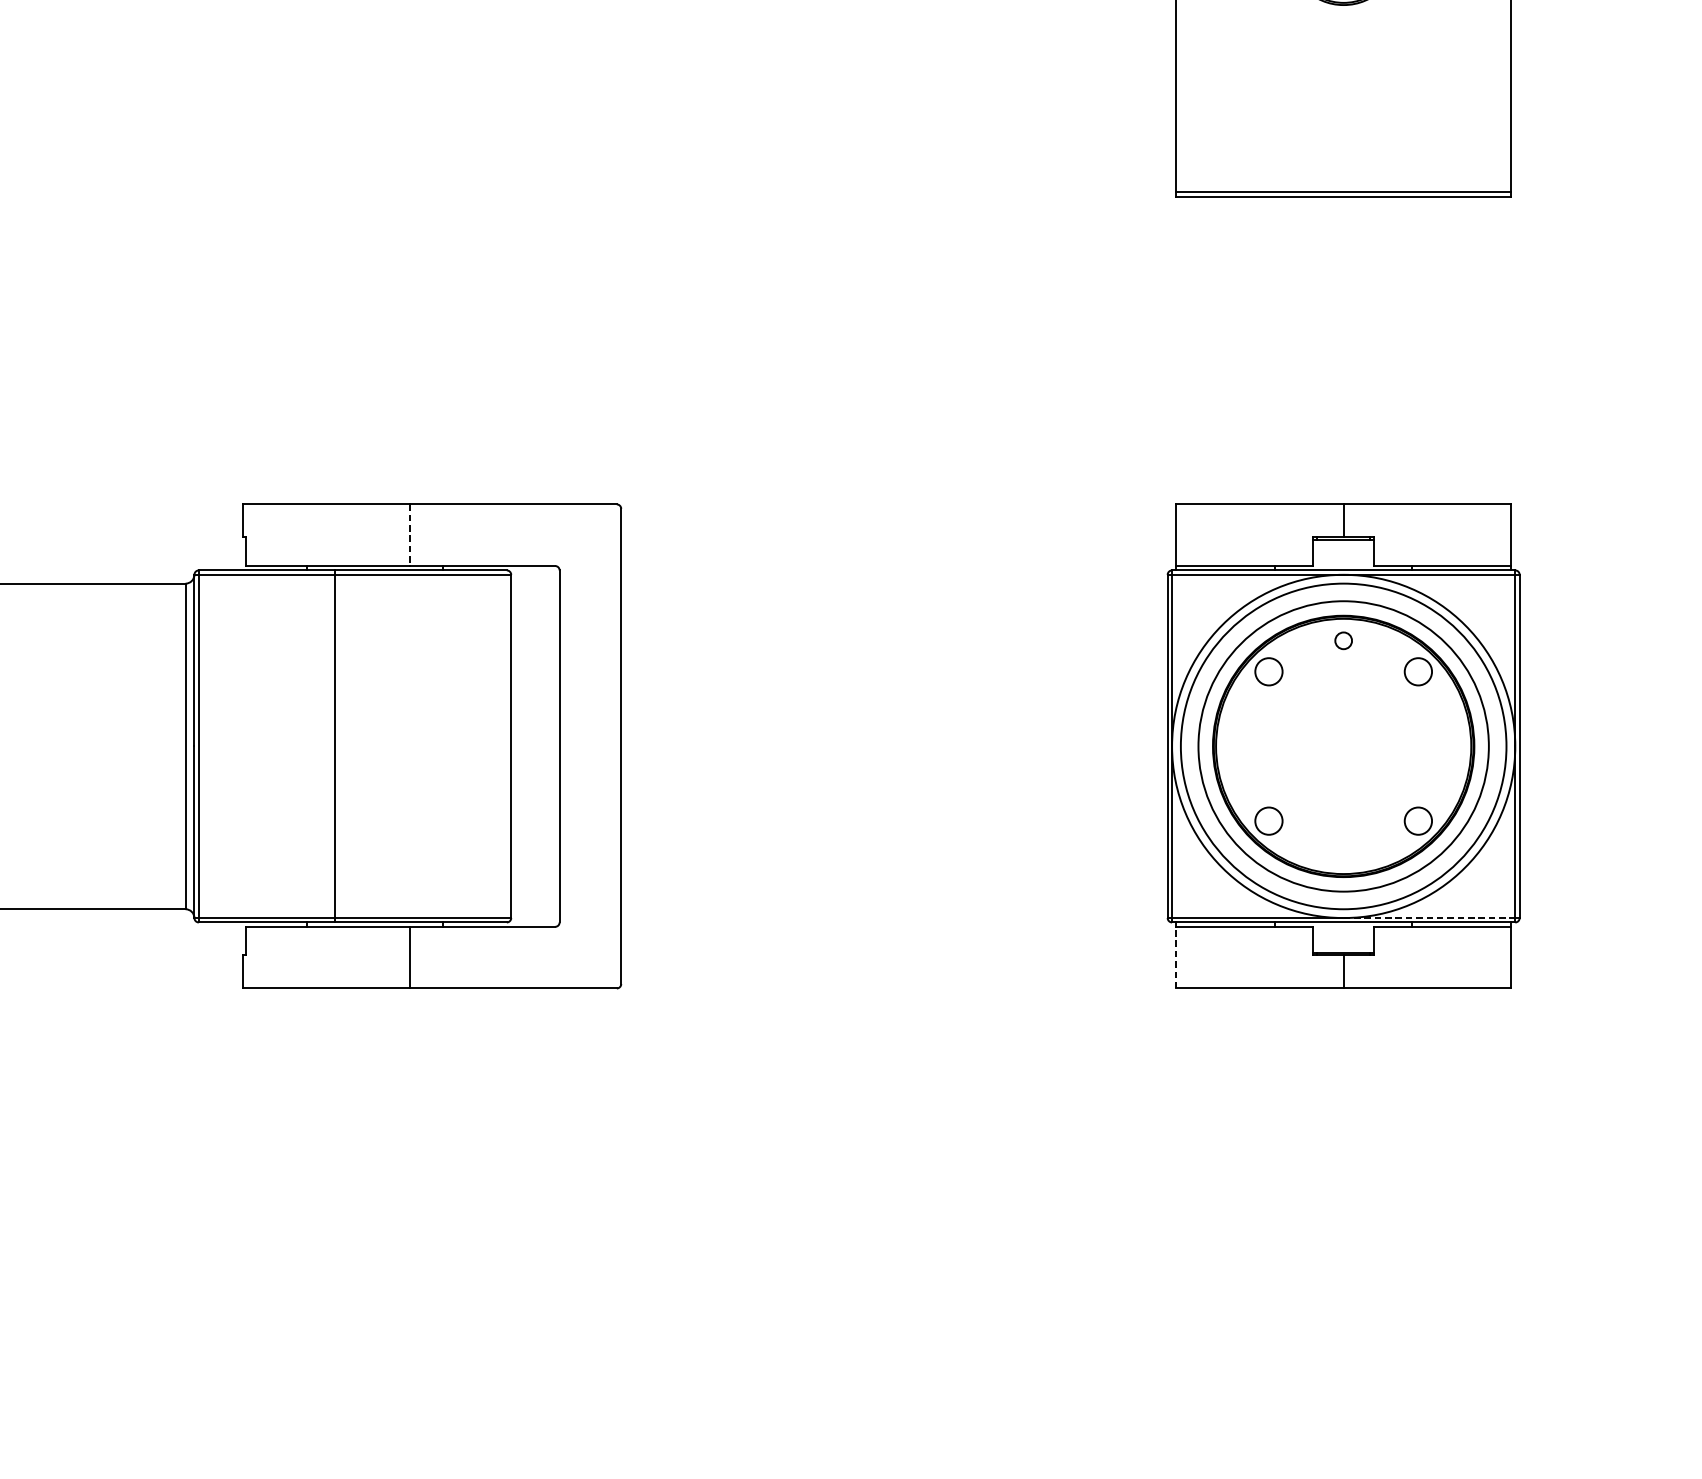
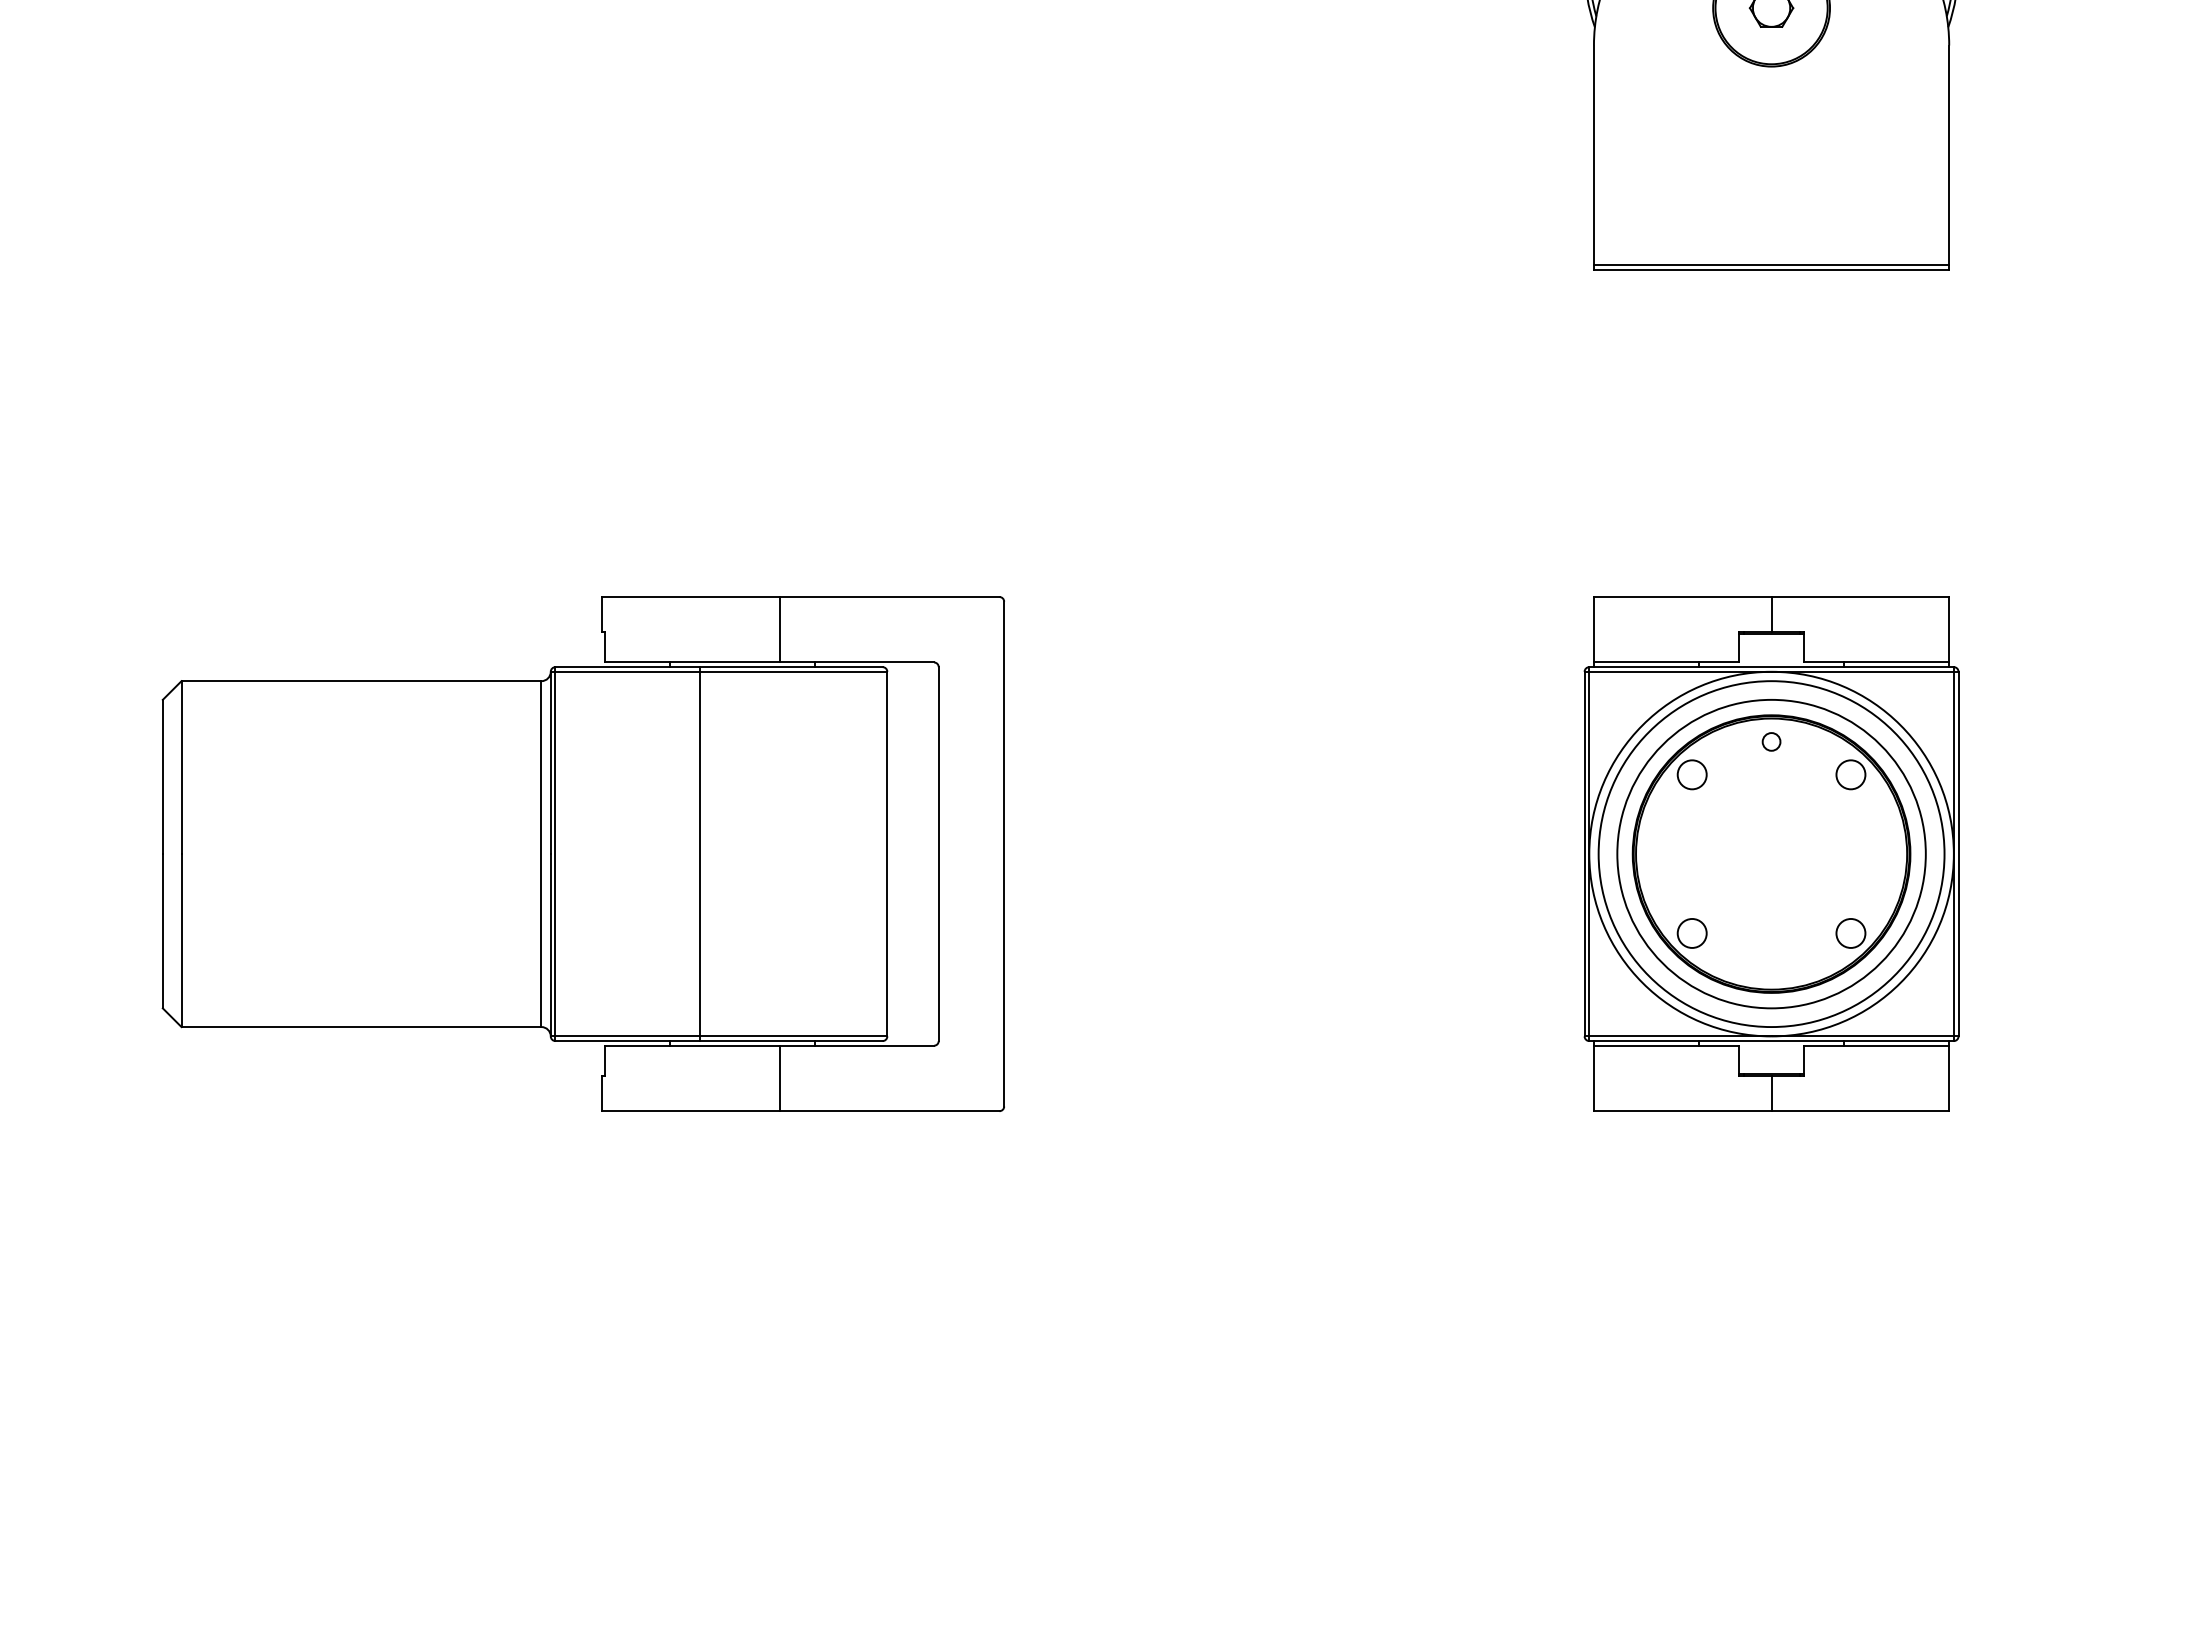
line: (409, 534) -> (779, 629), dashed -> solid
line: (1430, 918) -> (1863, 1036), dashed -> solid
line: (1176, 957) -> (1593, 1078), dashed -> solid

